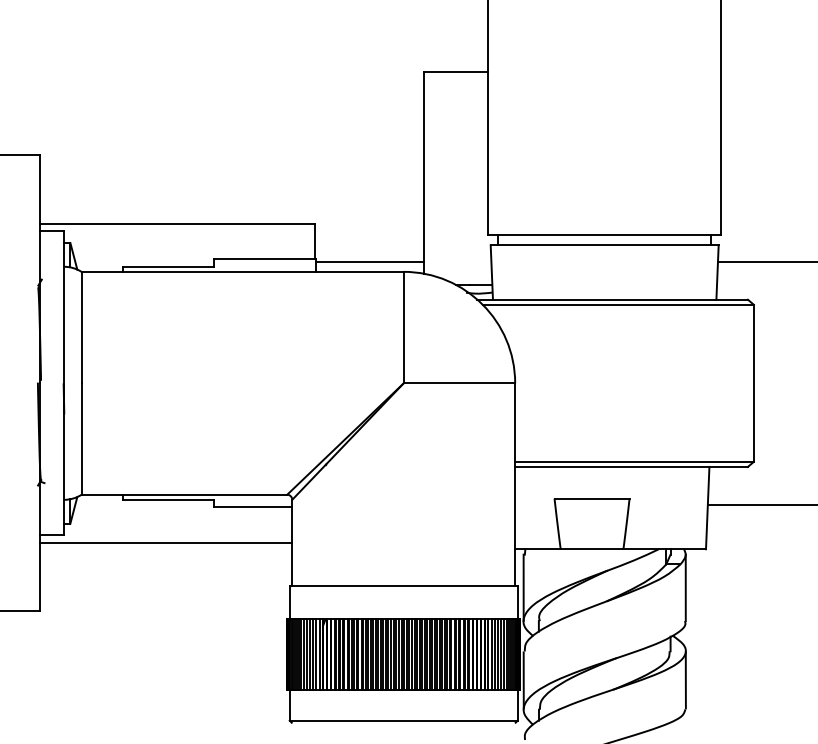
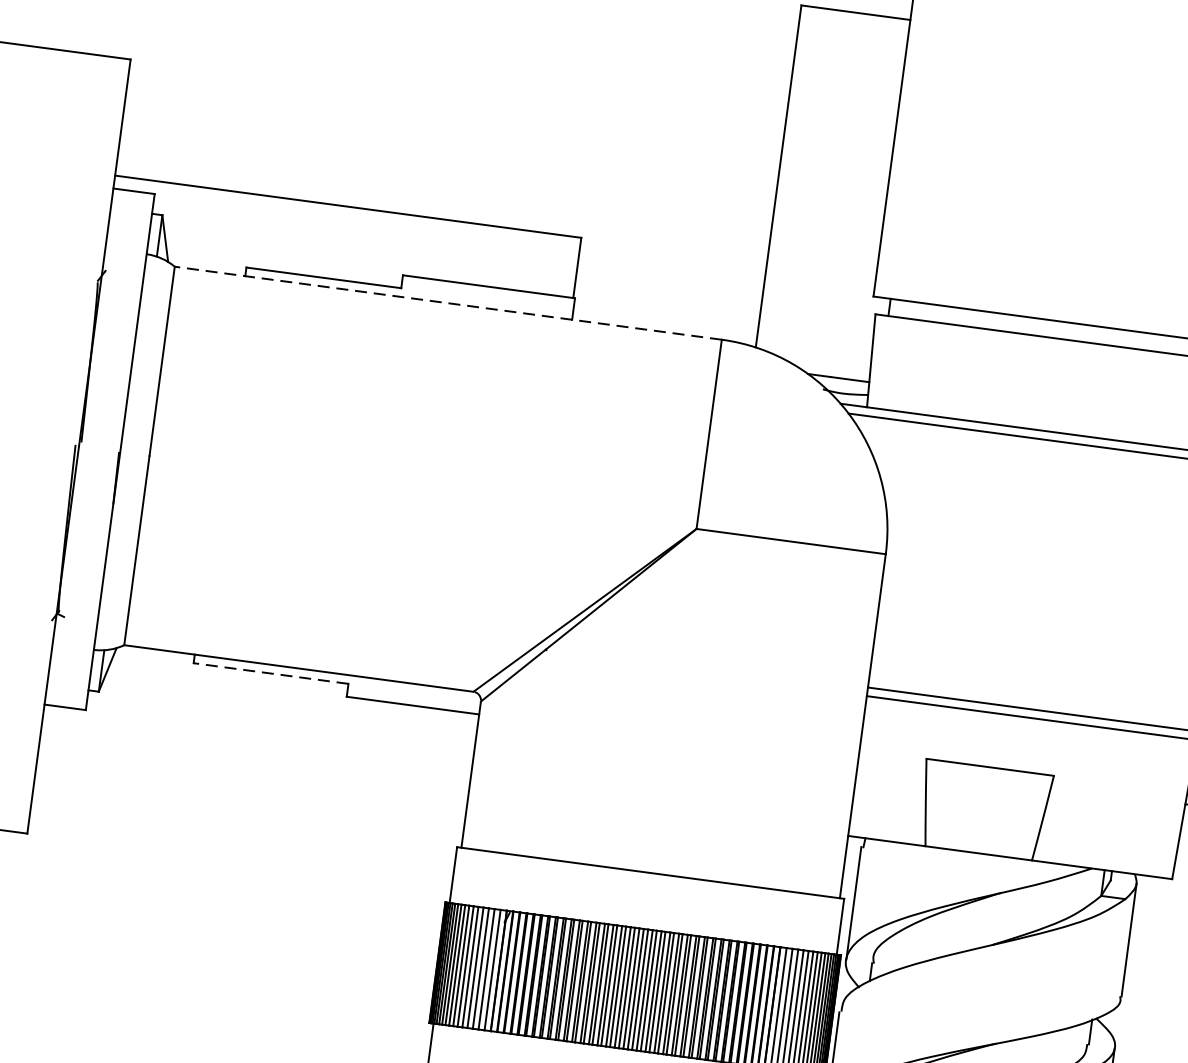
line: (369, 261) -> (666, 314), removed
line: (242, 271) -> (448, 302), solid -> dashed
line: (168, 499) -> (270, 672), solid -> dashed
line: (165, 542) -> (256, 745), removed

